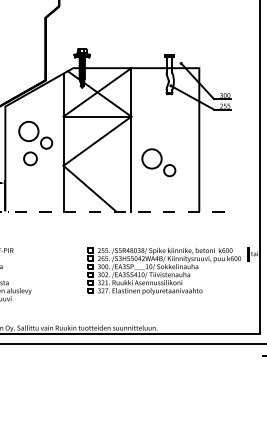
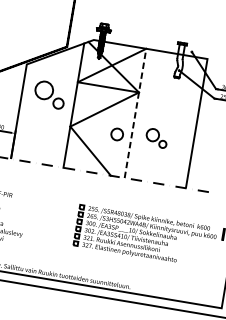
line: (131, 139) -> (135, 113), solid -> dashed
circle: (30, 158) -> (117, 134), moved
part: (158, 162) -> (156, 137), size x0.7

